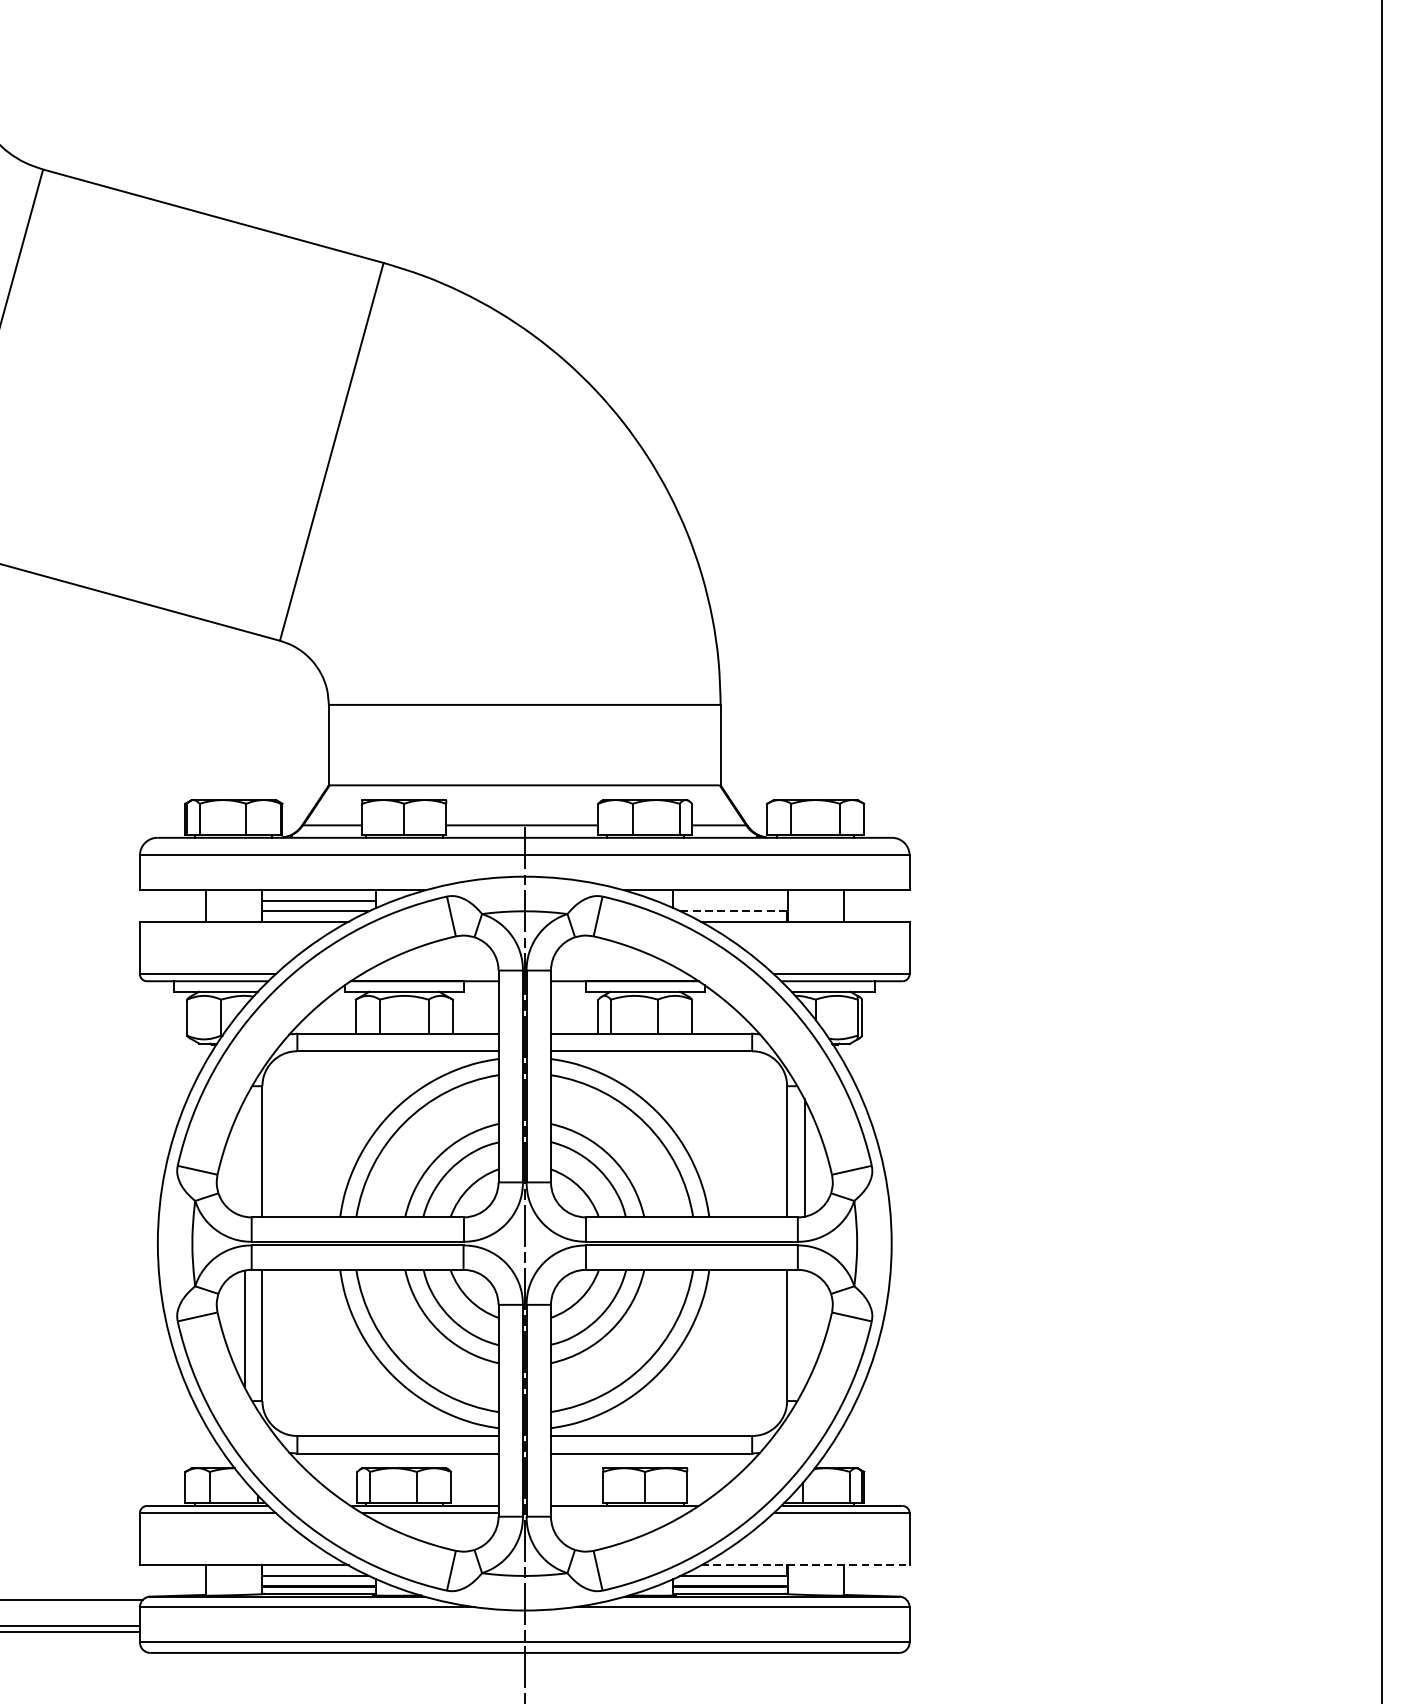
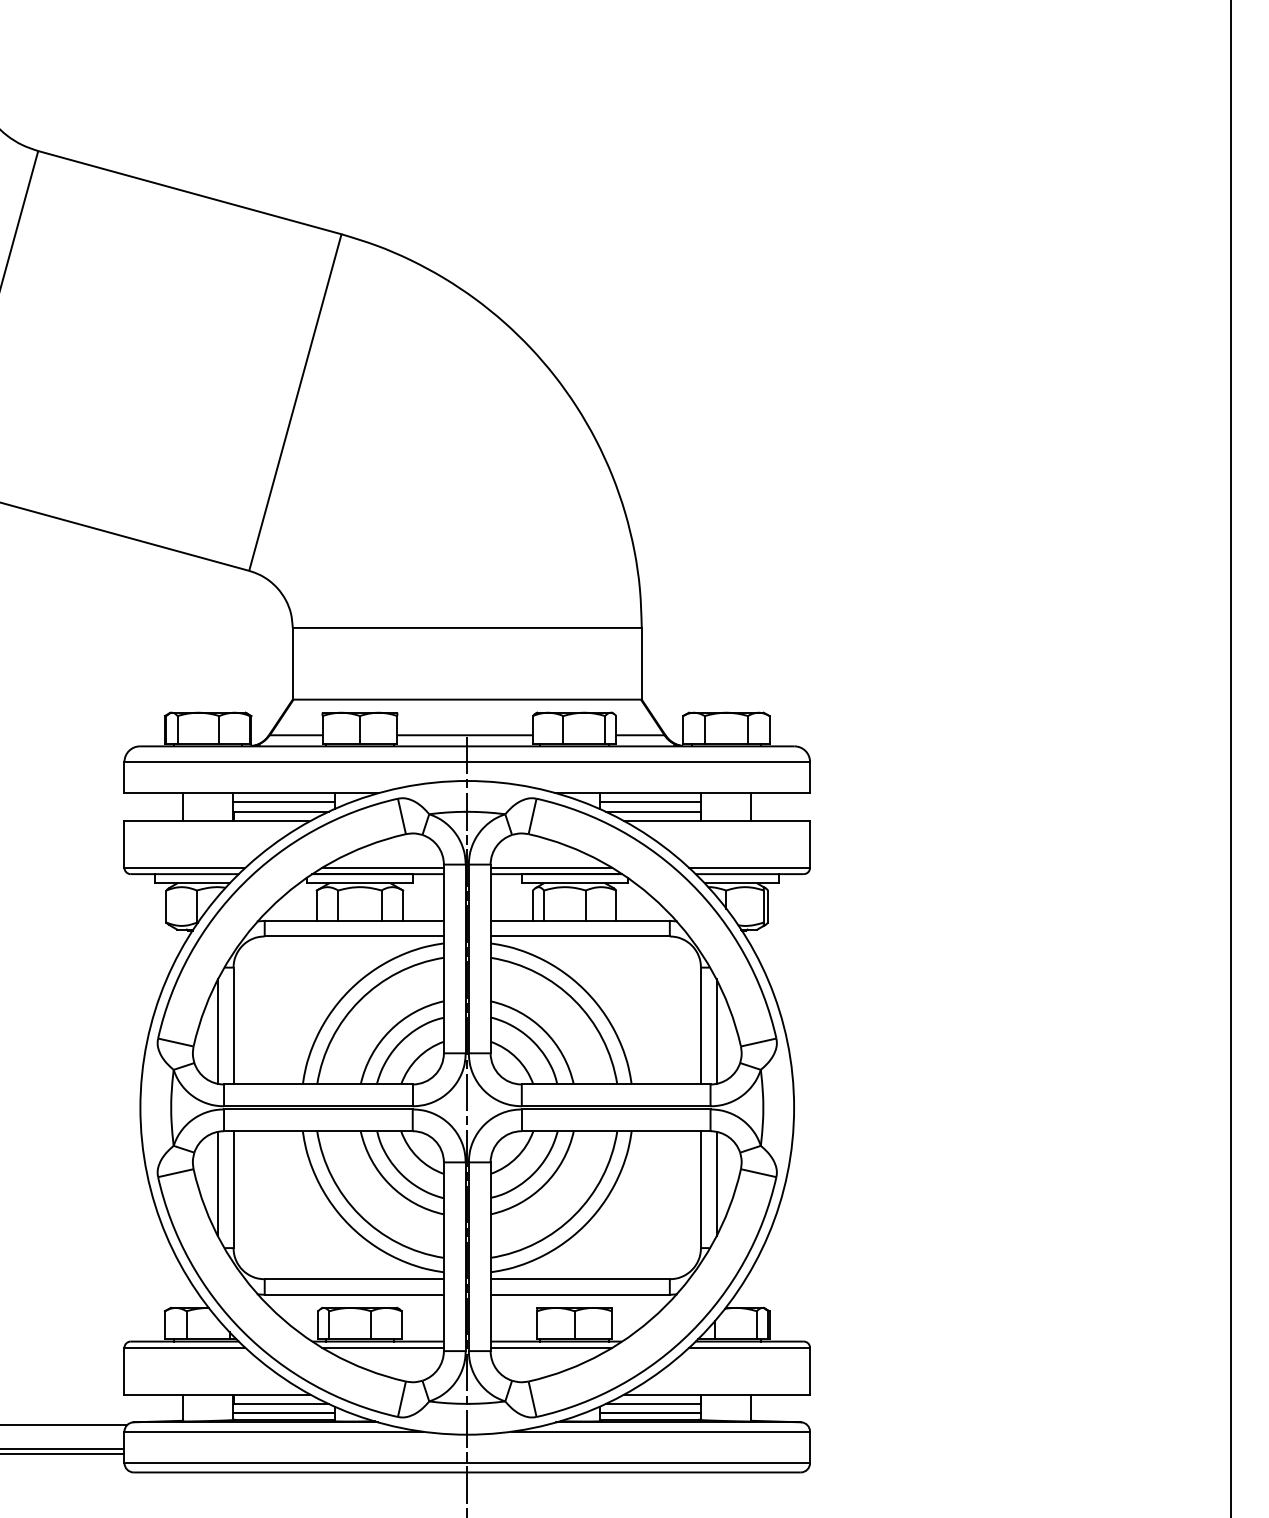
line: (730, 900) -> (650, 802), added
line: (733, 910) -> (653, 811), dashed -> solid
line: (429, 973) -> (382, 867), added
line: (619, 973) -> (551, 867), added
line: (244, 1157) -> (217, 1031), added
line: (804, 1328) -> (716, 1183), added
line: (619, 1512) -> (551, 1347), added
line: (805, 1565) -> (717, 1394), dashed -> solid

